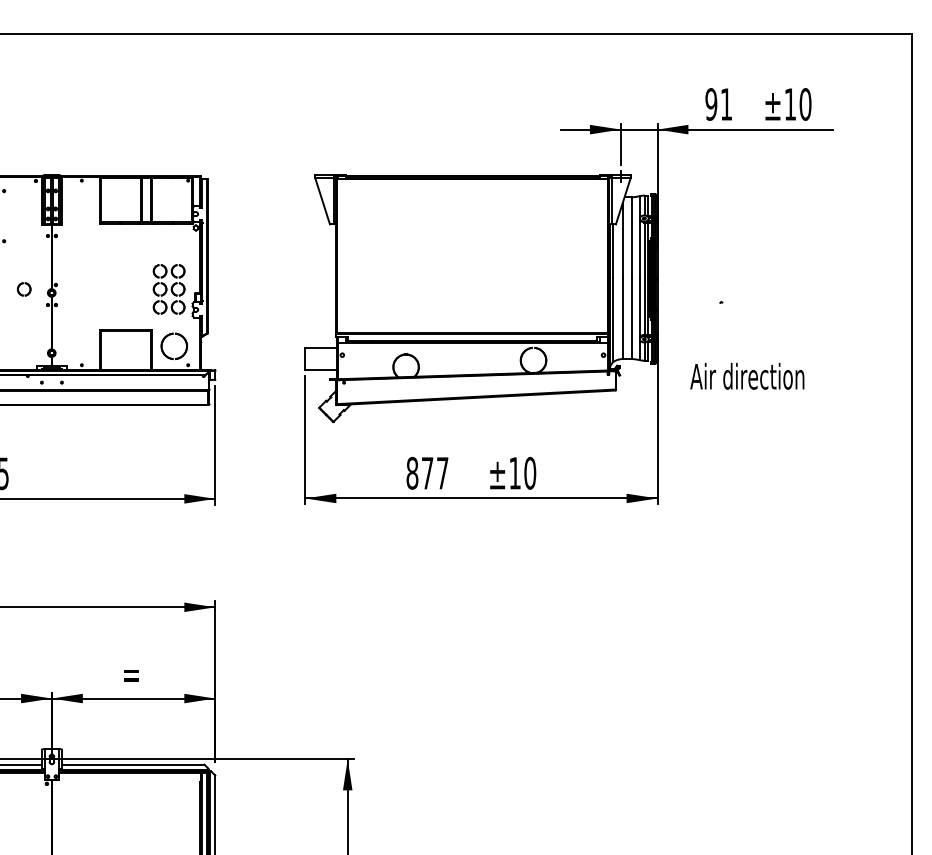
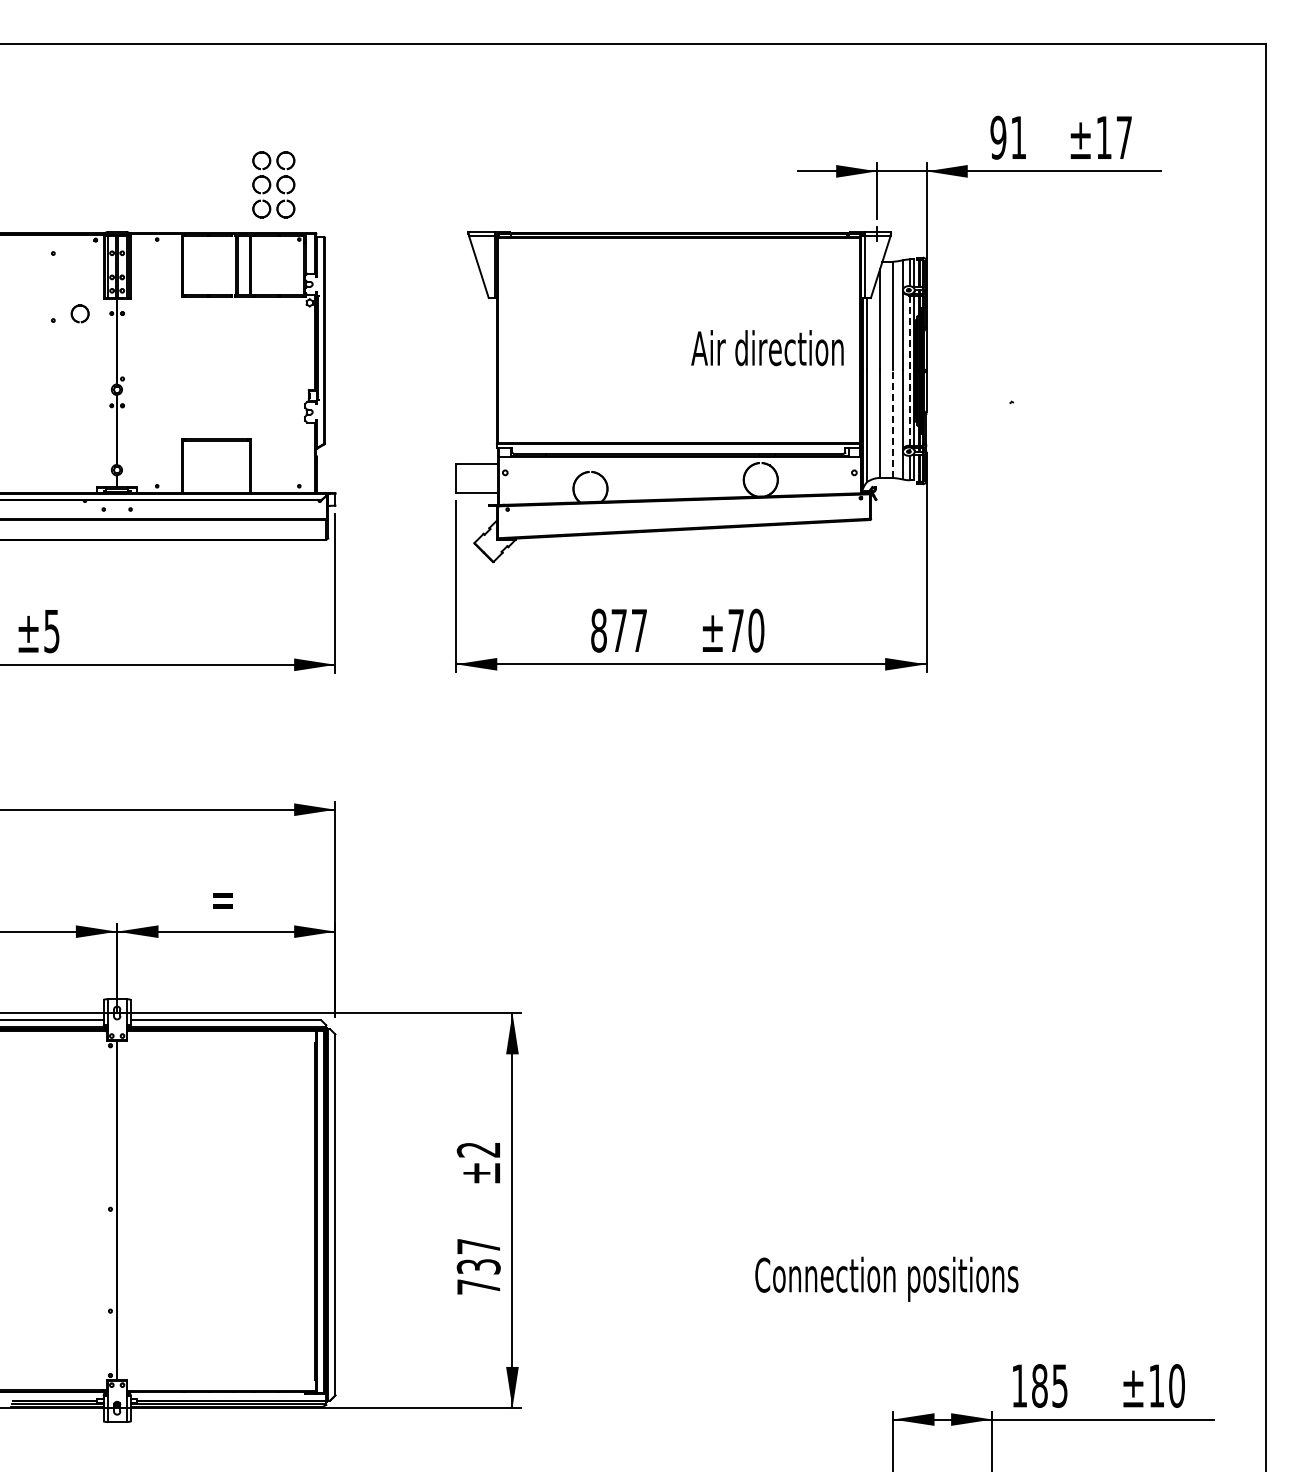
text: (805, 104) -> (1124, 137), ±10 -> ±17
line: (644, 278) -> (909, 370), solid -> dashed
part: (23, 289) -> (79, 313), moved
part: (168, 289) -> (273, 184), moved
line: (632, 318) -> (893, 423), solid -> dashed
part: (167, 336) -> (271, 448), removed
text: (747, 376) -> (767, 348), moved
text: (514, 473) -> (735, 630), ±10 -> ±70

